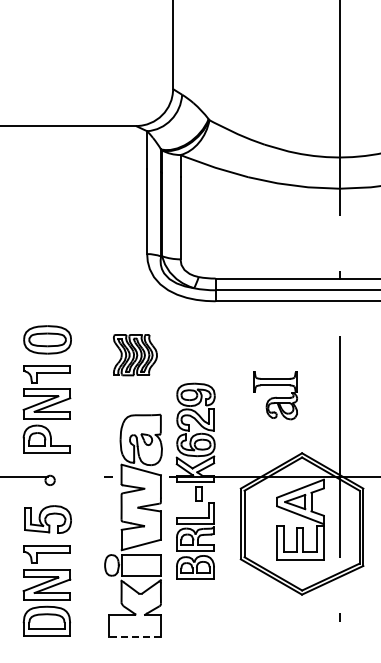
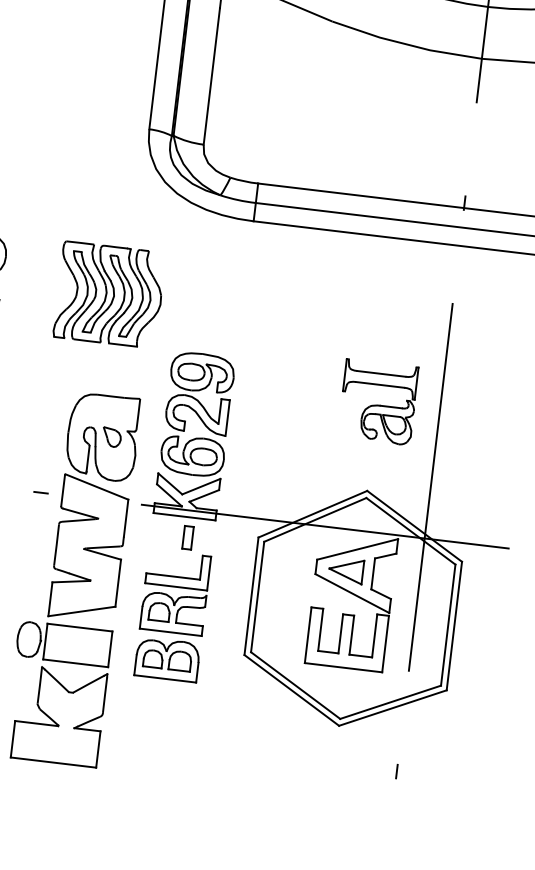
part: (135, 354) -> (110, 293), size x1.43
part: (275, 395) -> (378, 401), moved
line: (135, 636) -> (54, 762), dashed -> solid

